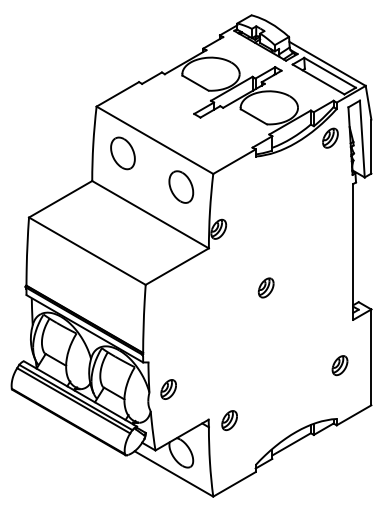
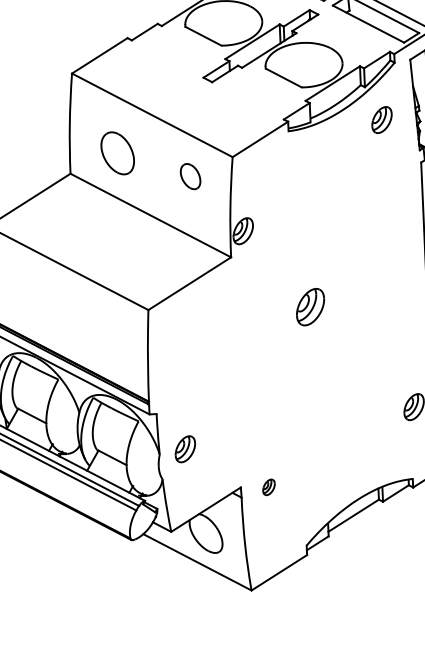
part: (330, 137) -> (381, 119), moved
part: (122, 153) -> (117, 153), moved
part: (181, 186) -> (190, 175), size x0.6
part: (265, 287) -> (309, 306), size x1.4
part: (229, 420) -> (268, 487), size x0.6

